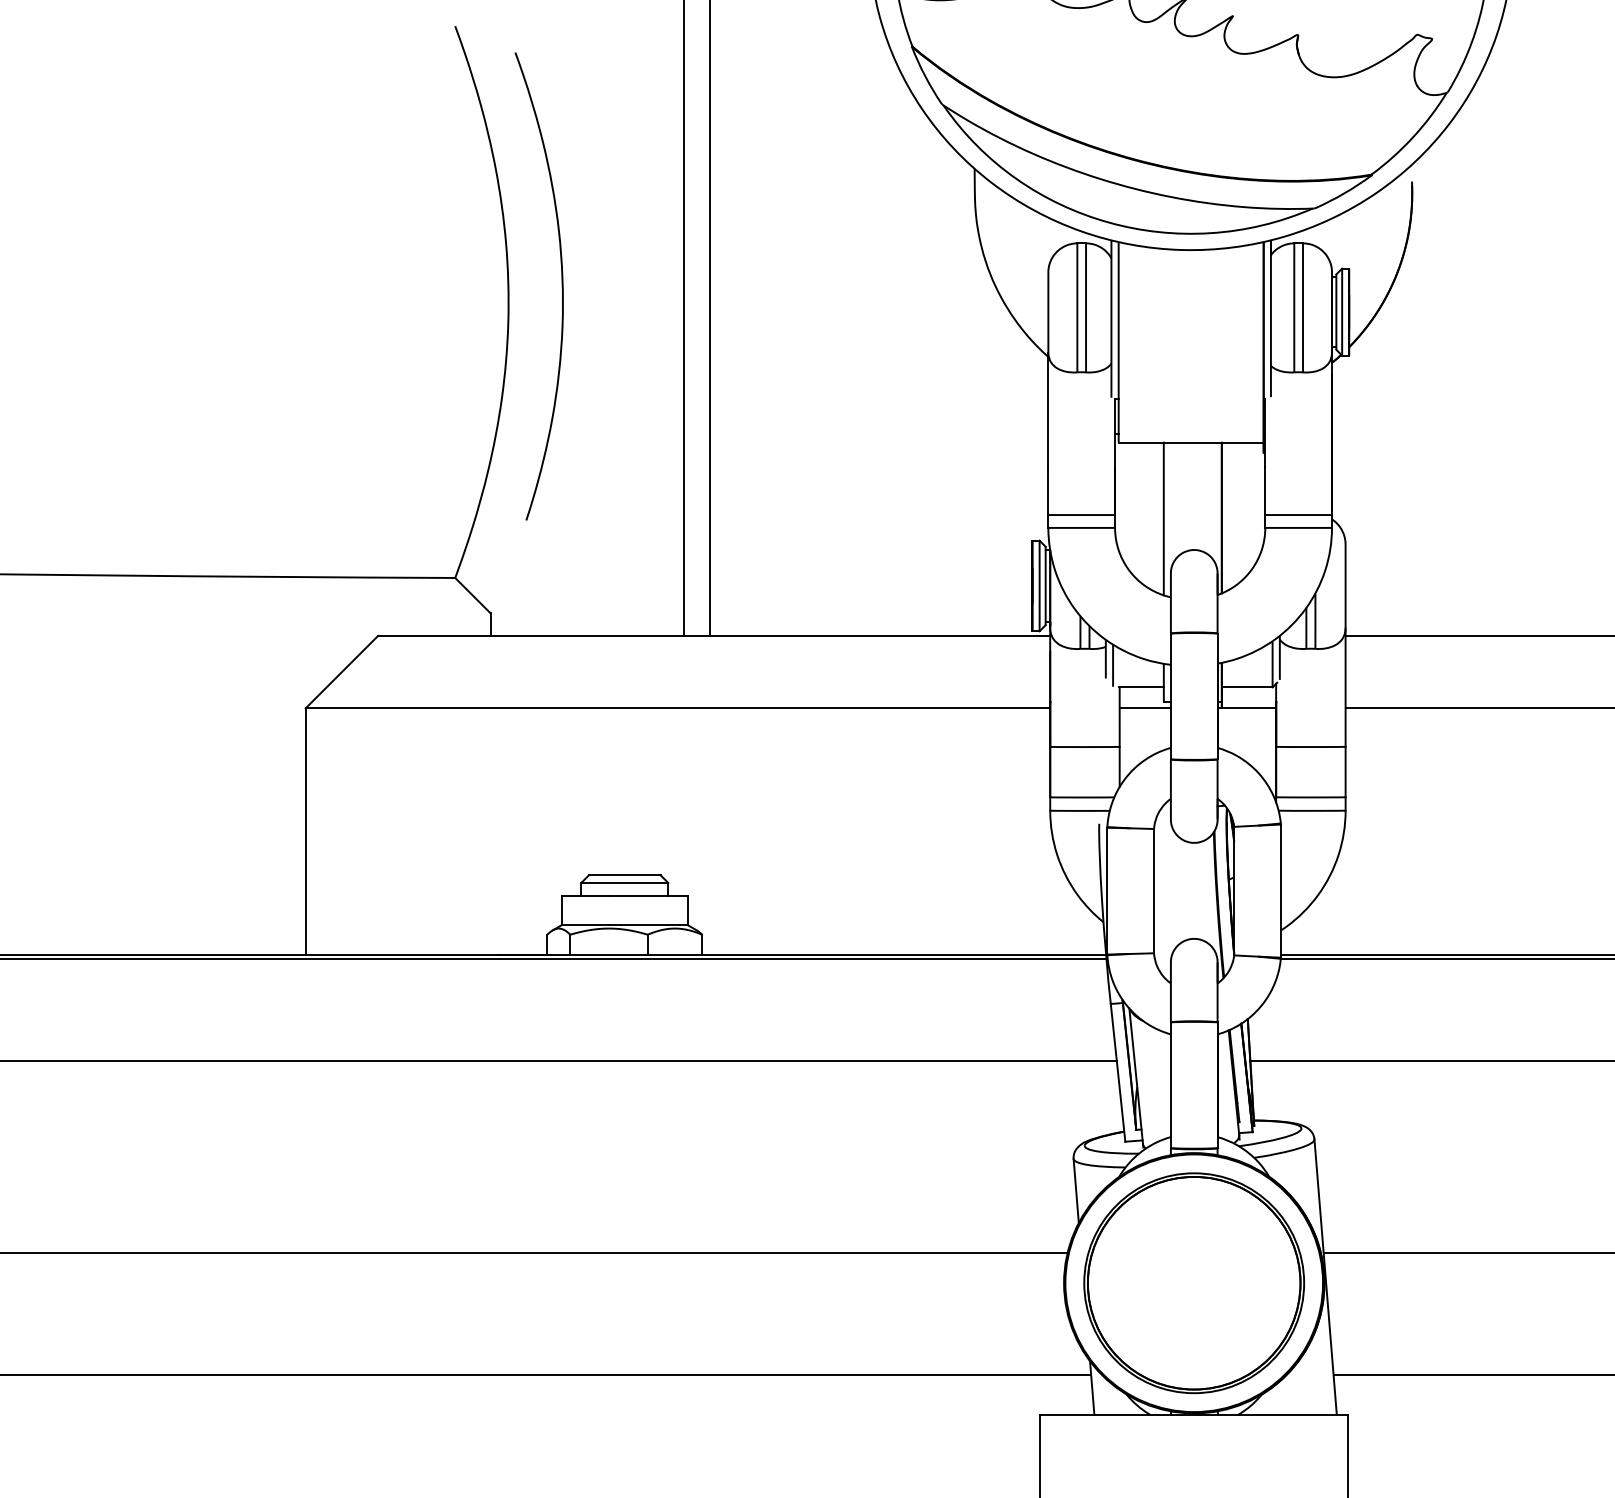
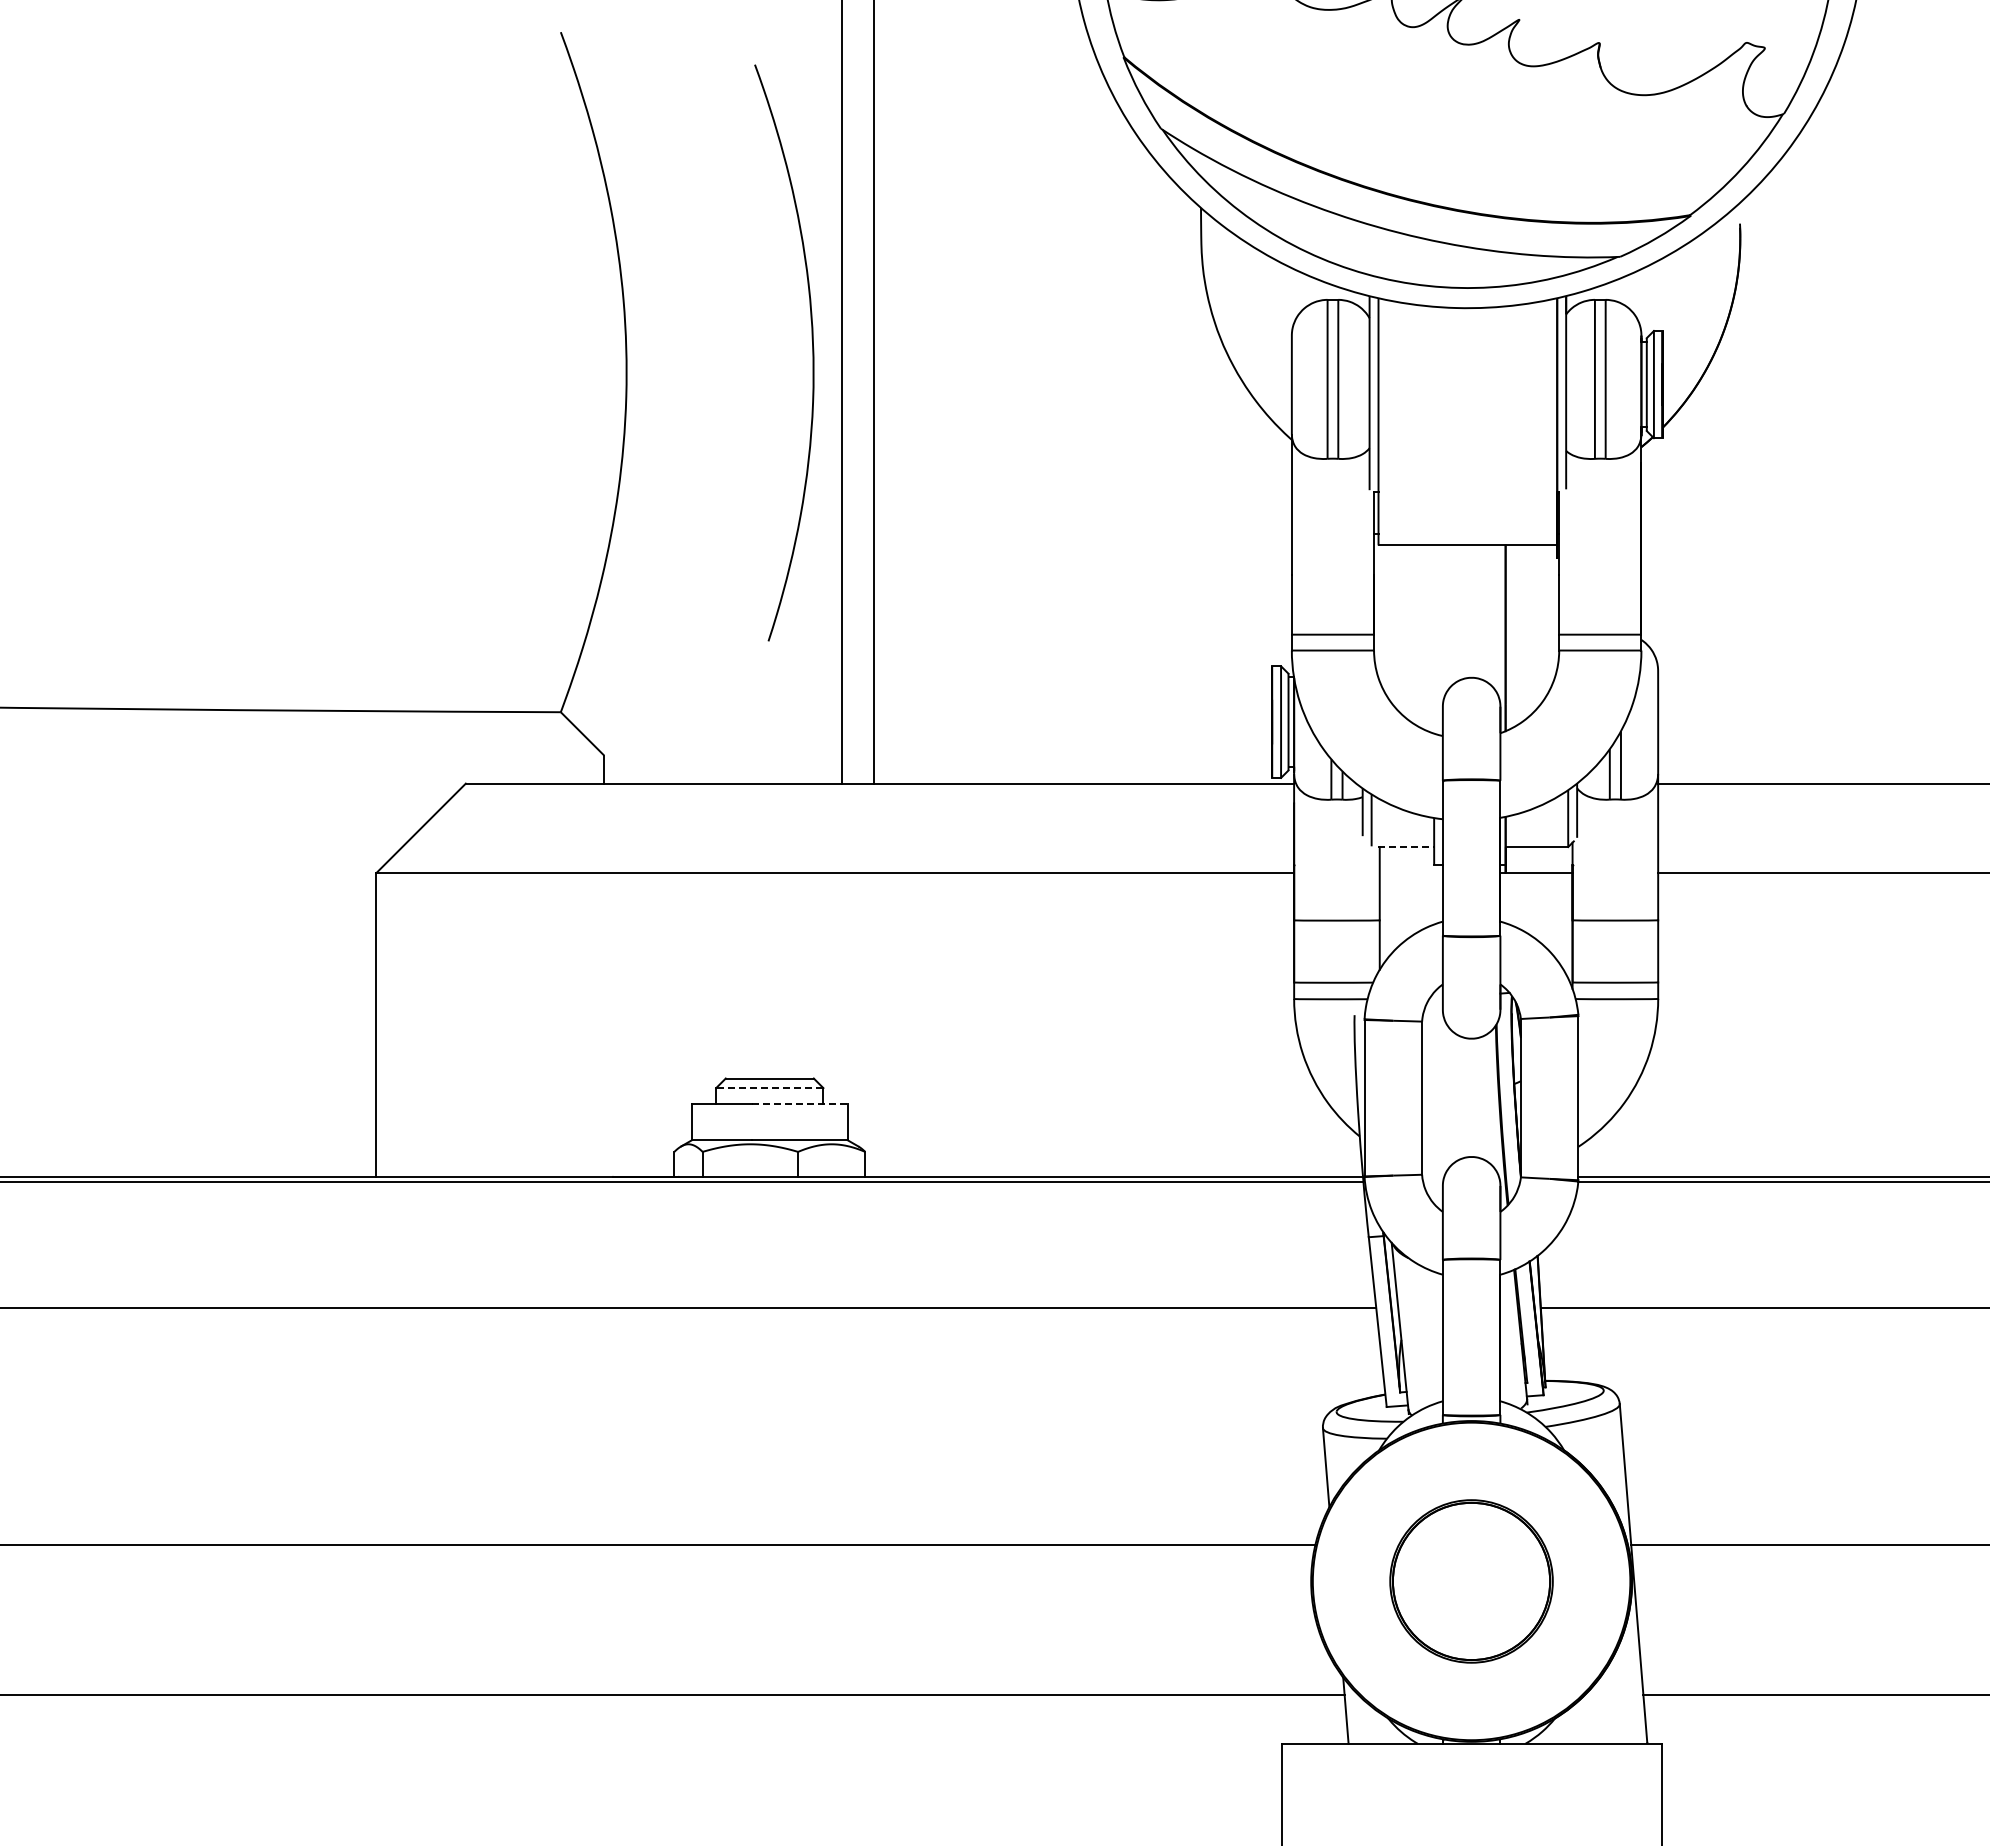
curve: (562, 286) -> (812, 352), moved
line: (1164, 518) -> (1434, 639), removed
line: (1141, 687) -> (1406, 847), solid -> dashed
line: (1144, 708) -> (1410, 872), removed
line: (624, 883) -> (769, 1088), solid -> dashed
line: (648, 896) -> (799, 1104), solid -> dashed
part: (1194, 1283) -> (1471, 1581), size x0.6

